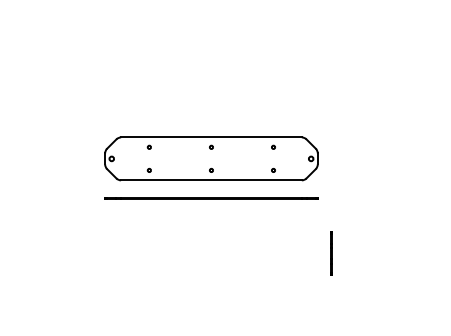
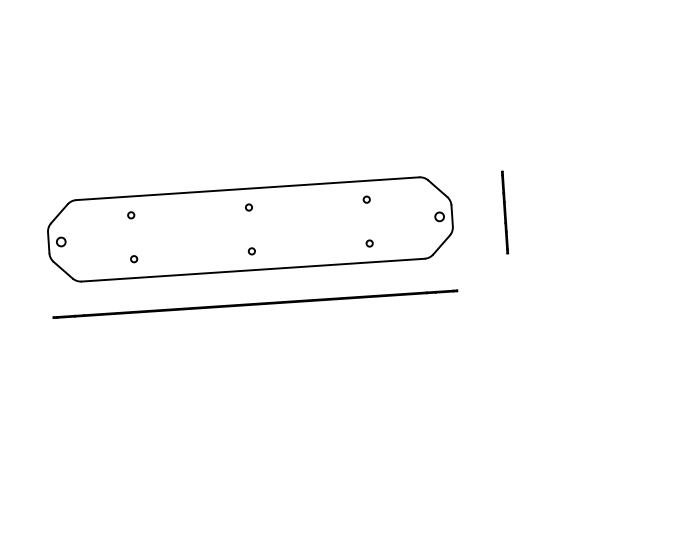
line: (331, 253) -> (504, 211), moved

